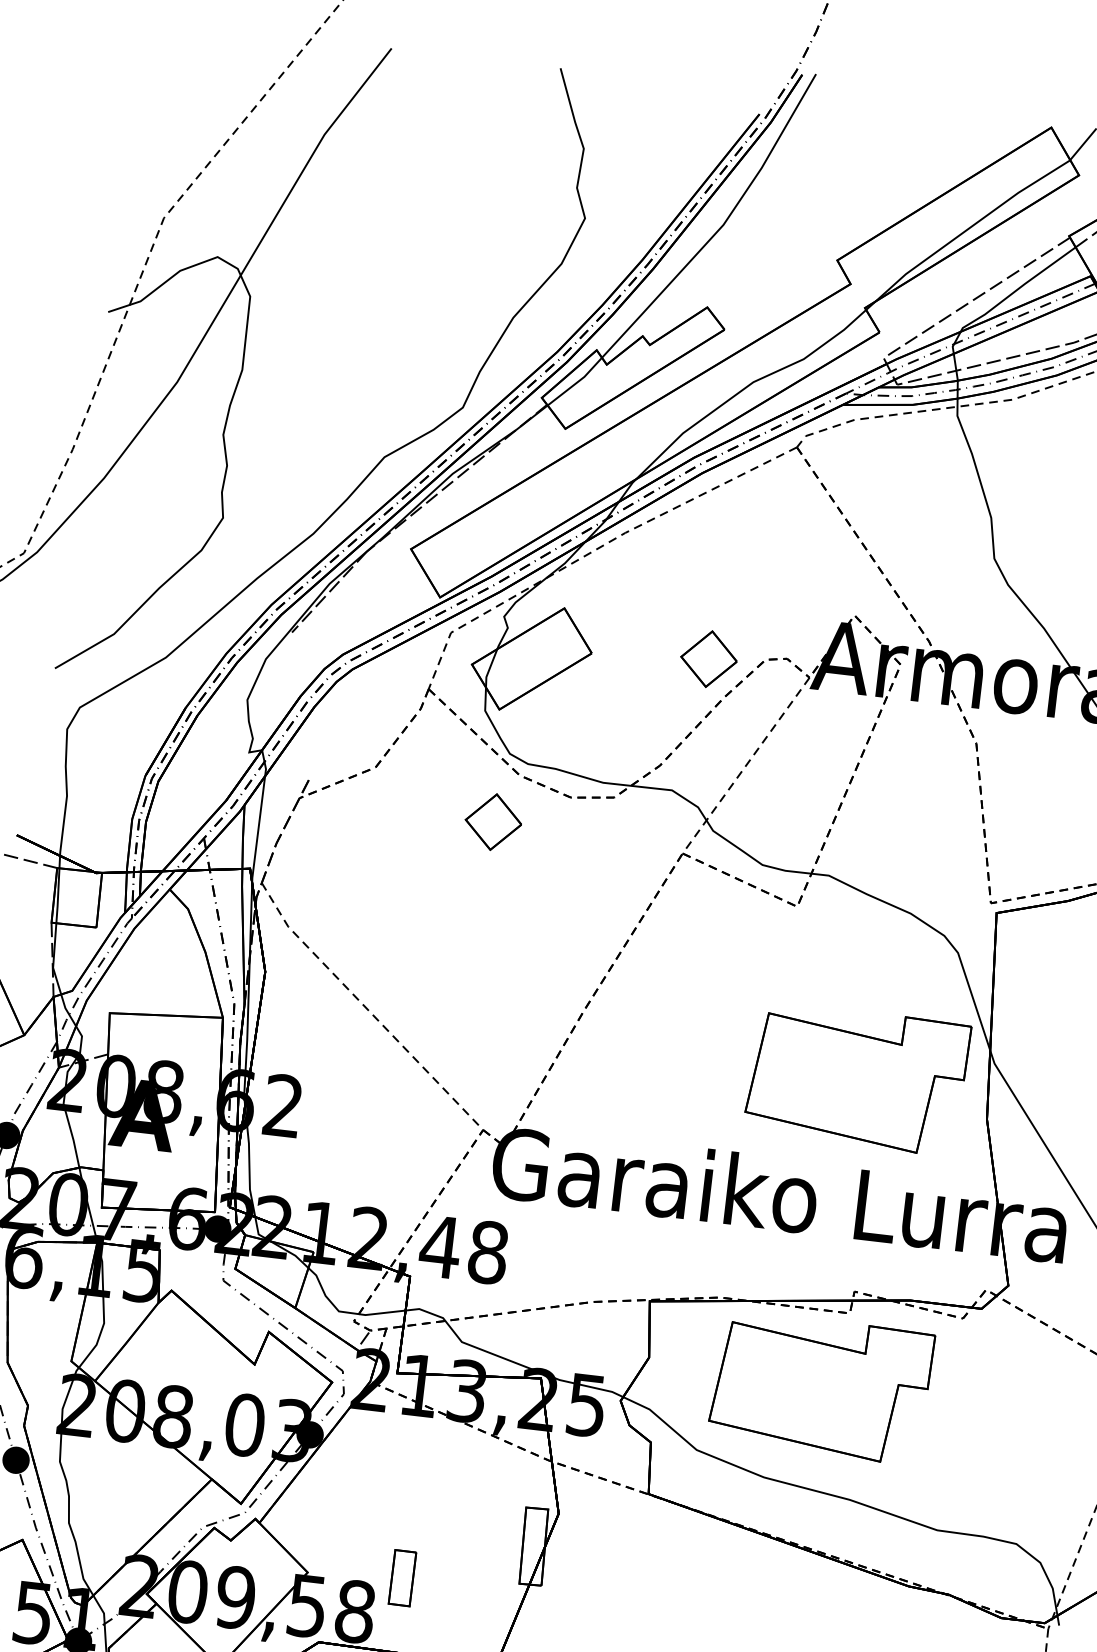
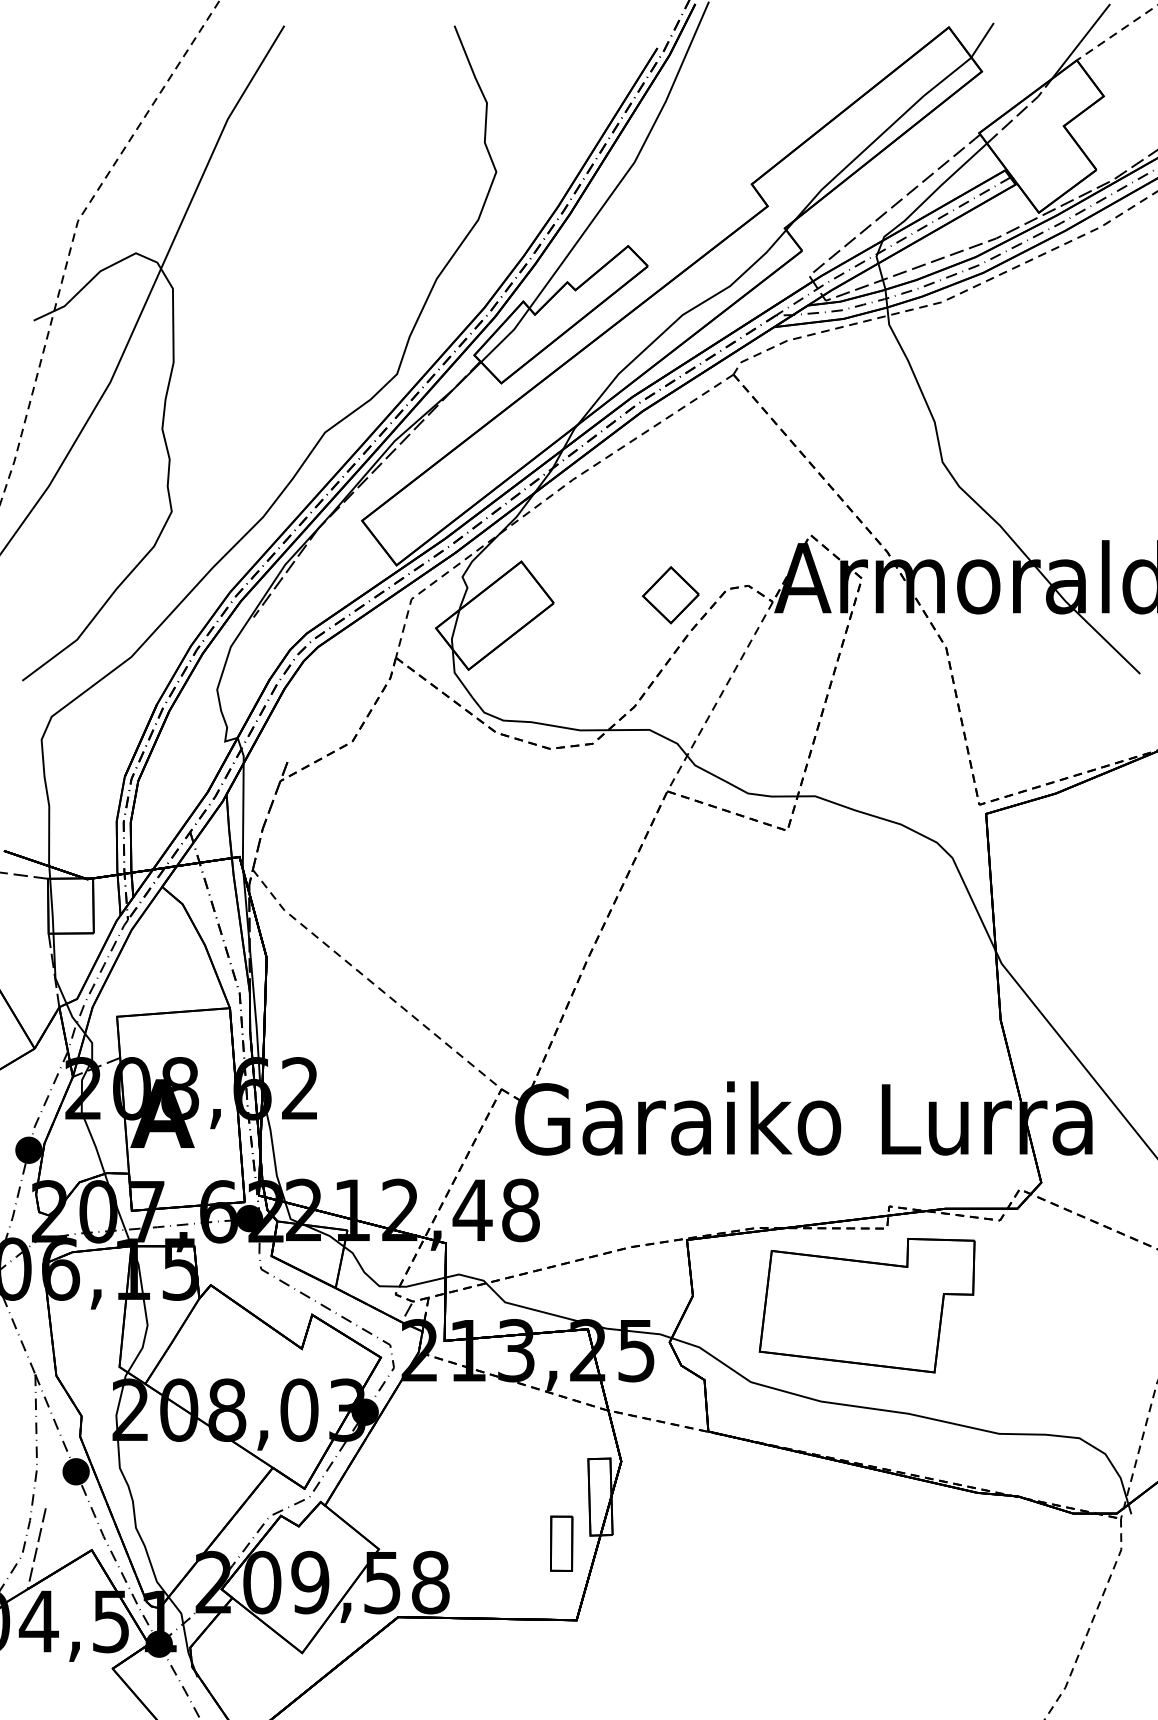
part: (493, 822) -> (475, 782), removed
part: (856, 1078) -> (866, 994), removed
part: (402, 1577) -> (561, 1543), moved

